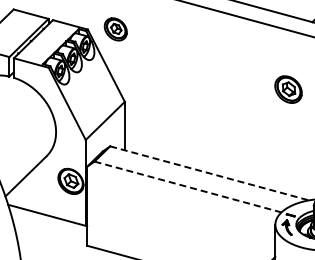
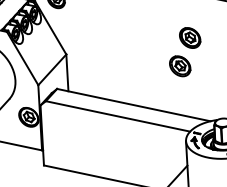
part: (273, 125) -> (180, 65), added
line: (209, 173) -> (133, 105), dashed -> solid
line: (188, 187) -> (118, 116), dashed -> solid

